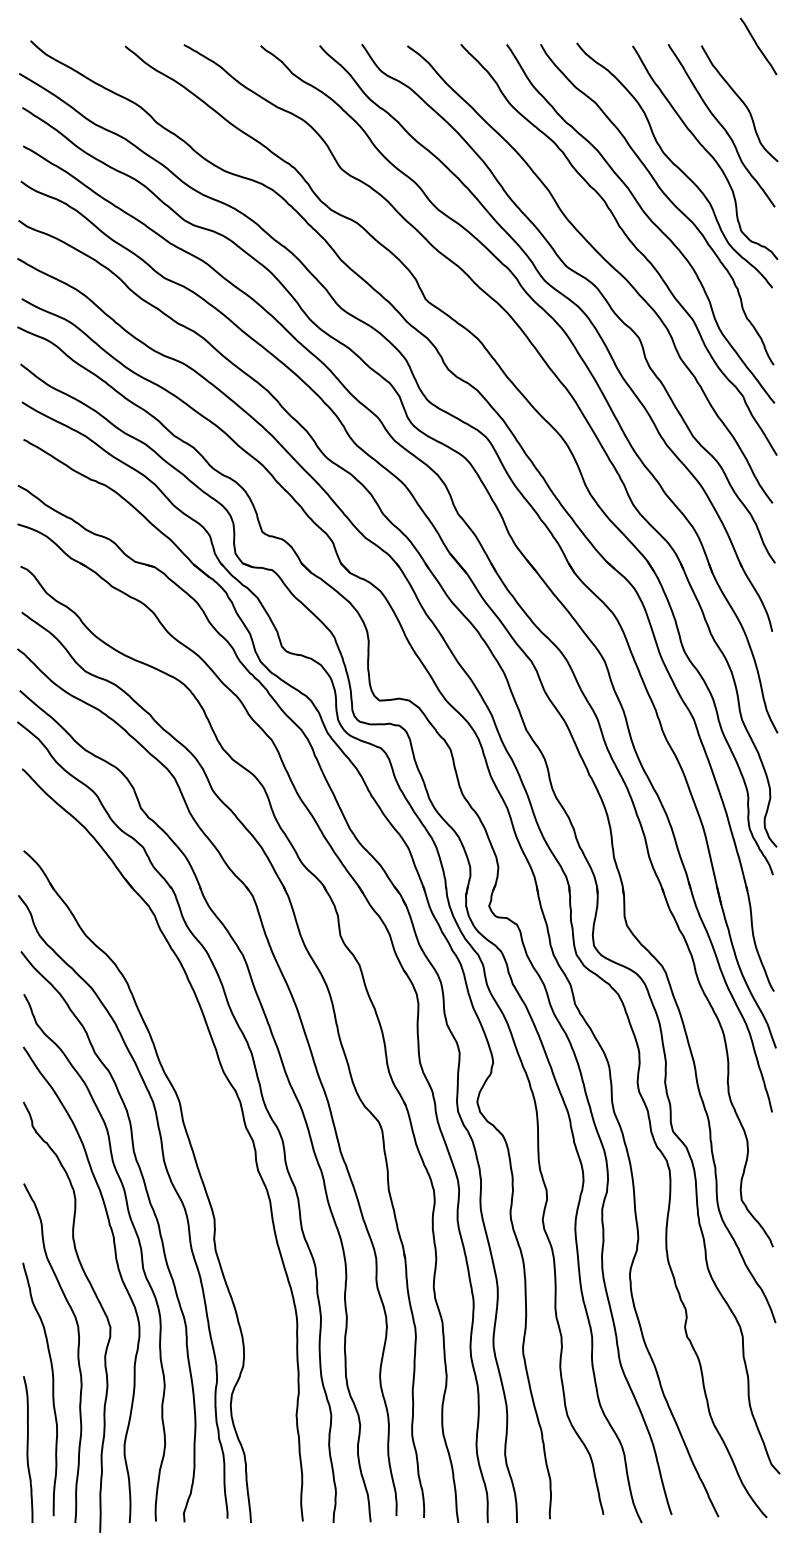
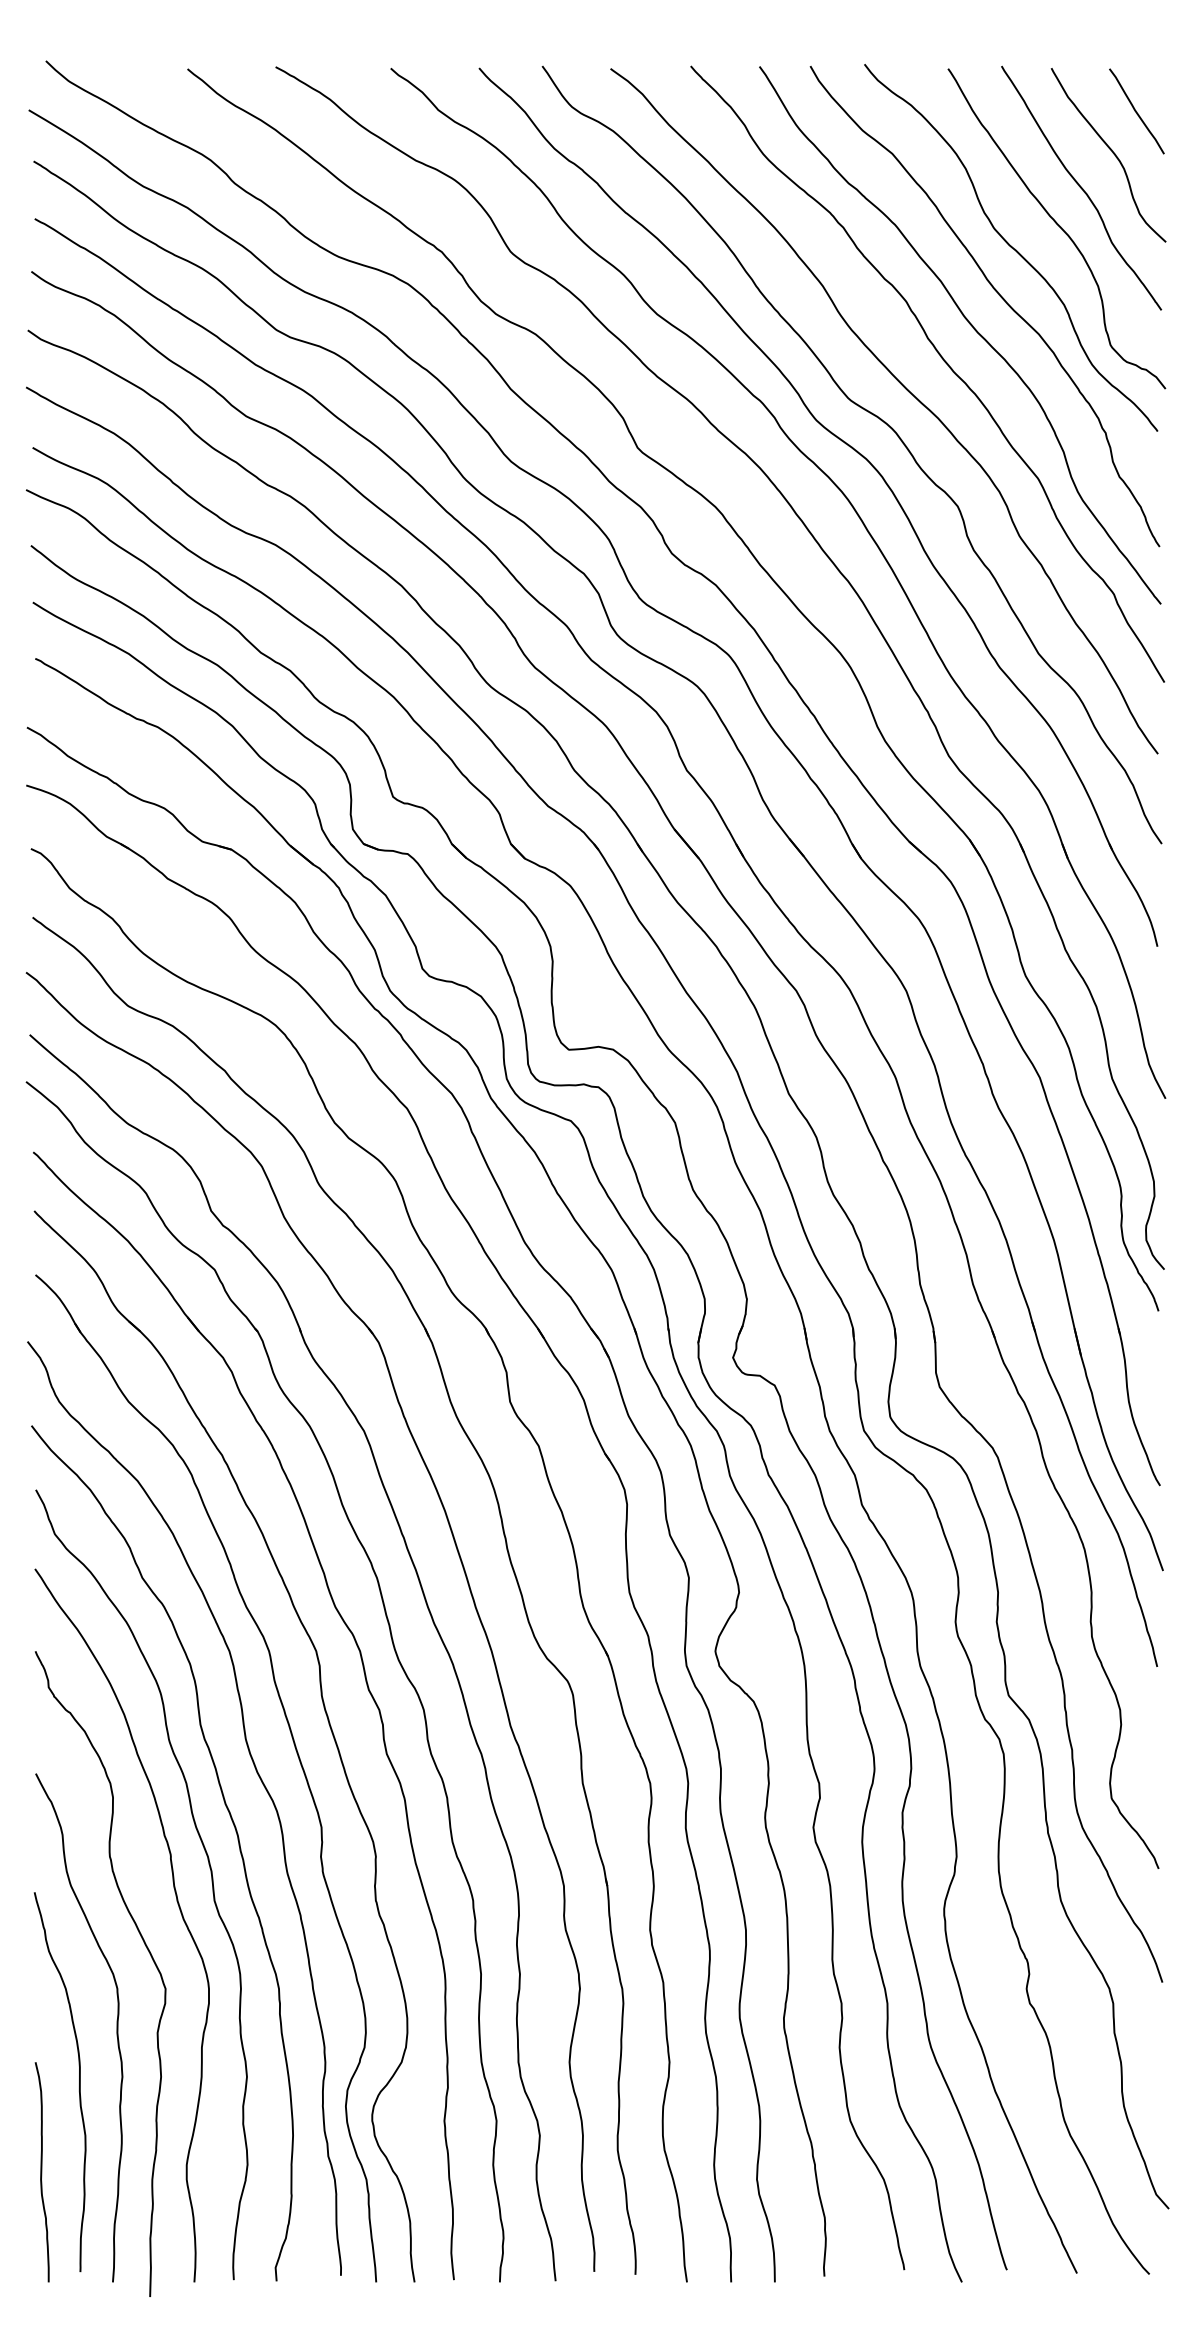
curve: (758, 46) -> (1136, 111), moved
part: (216, 1143) -> (324, 1713), added

